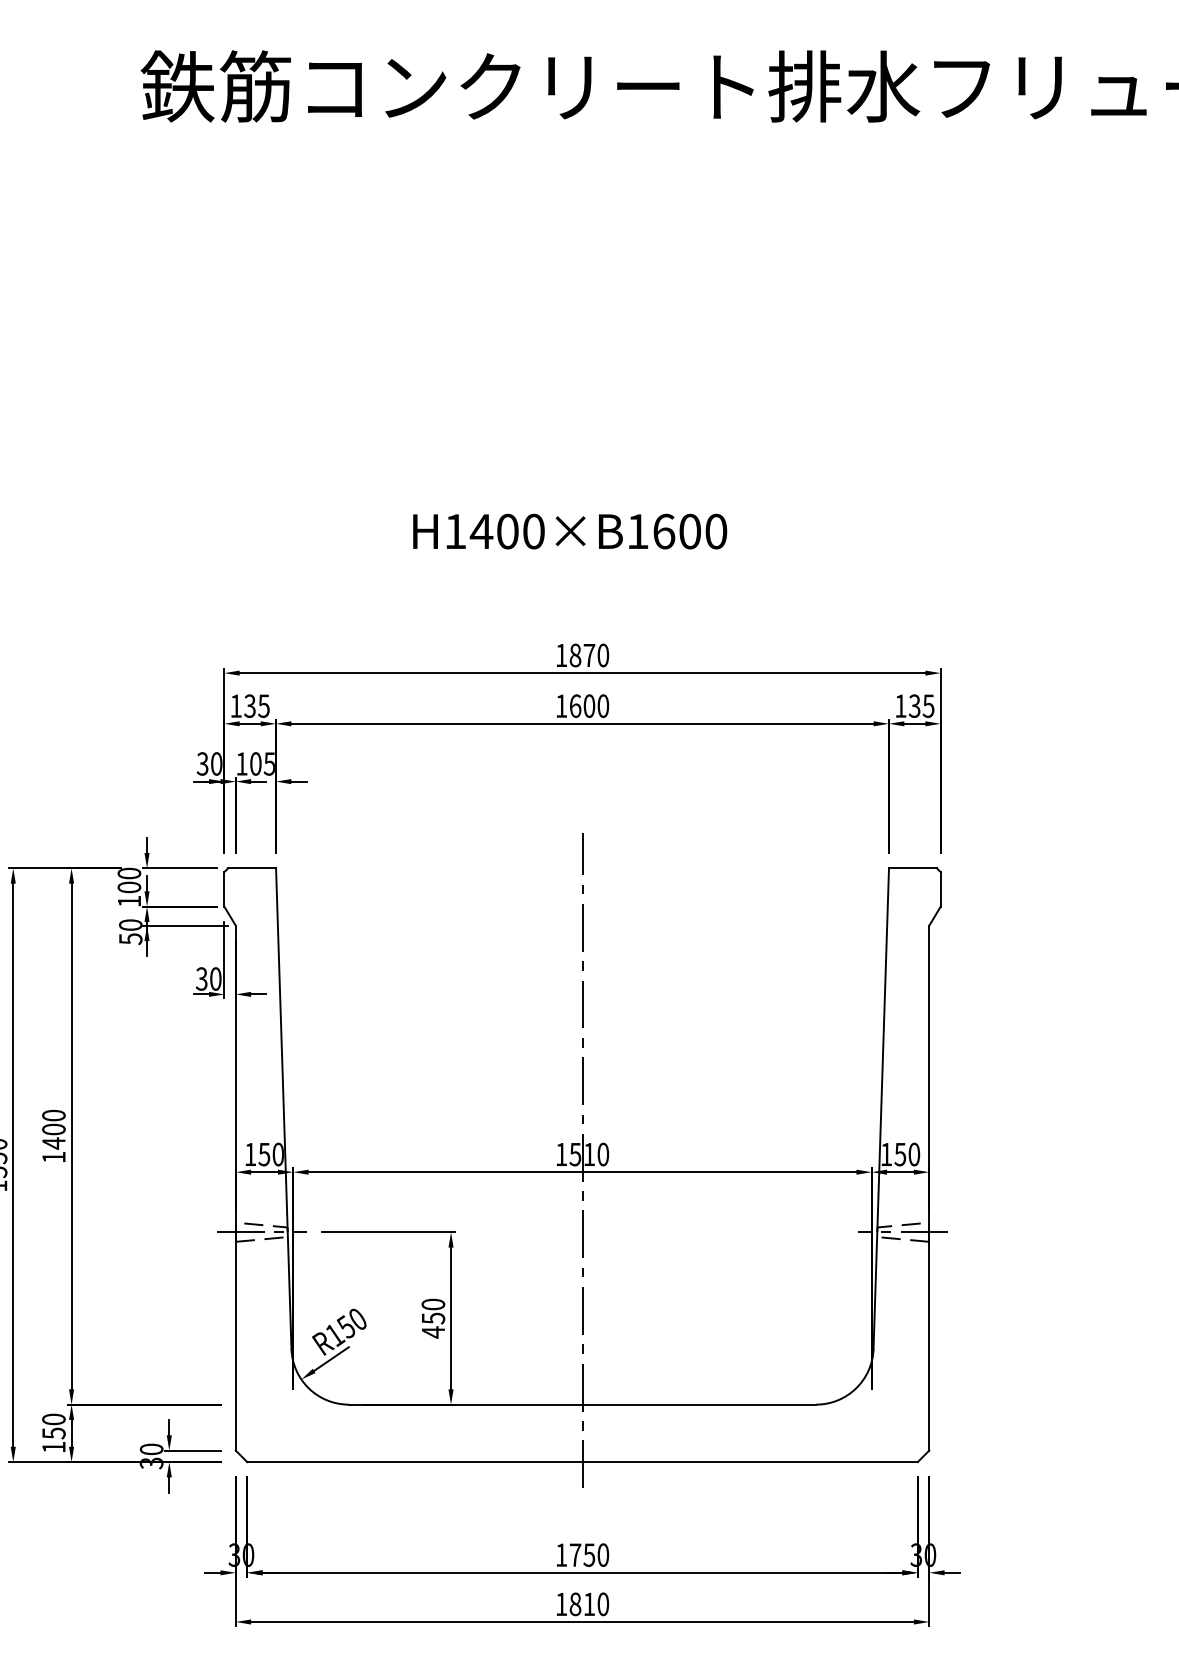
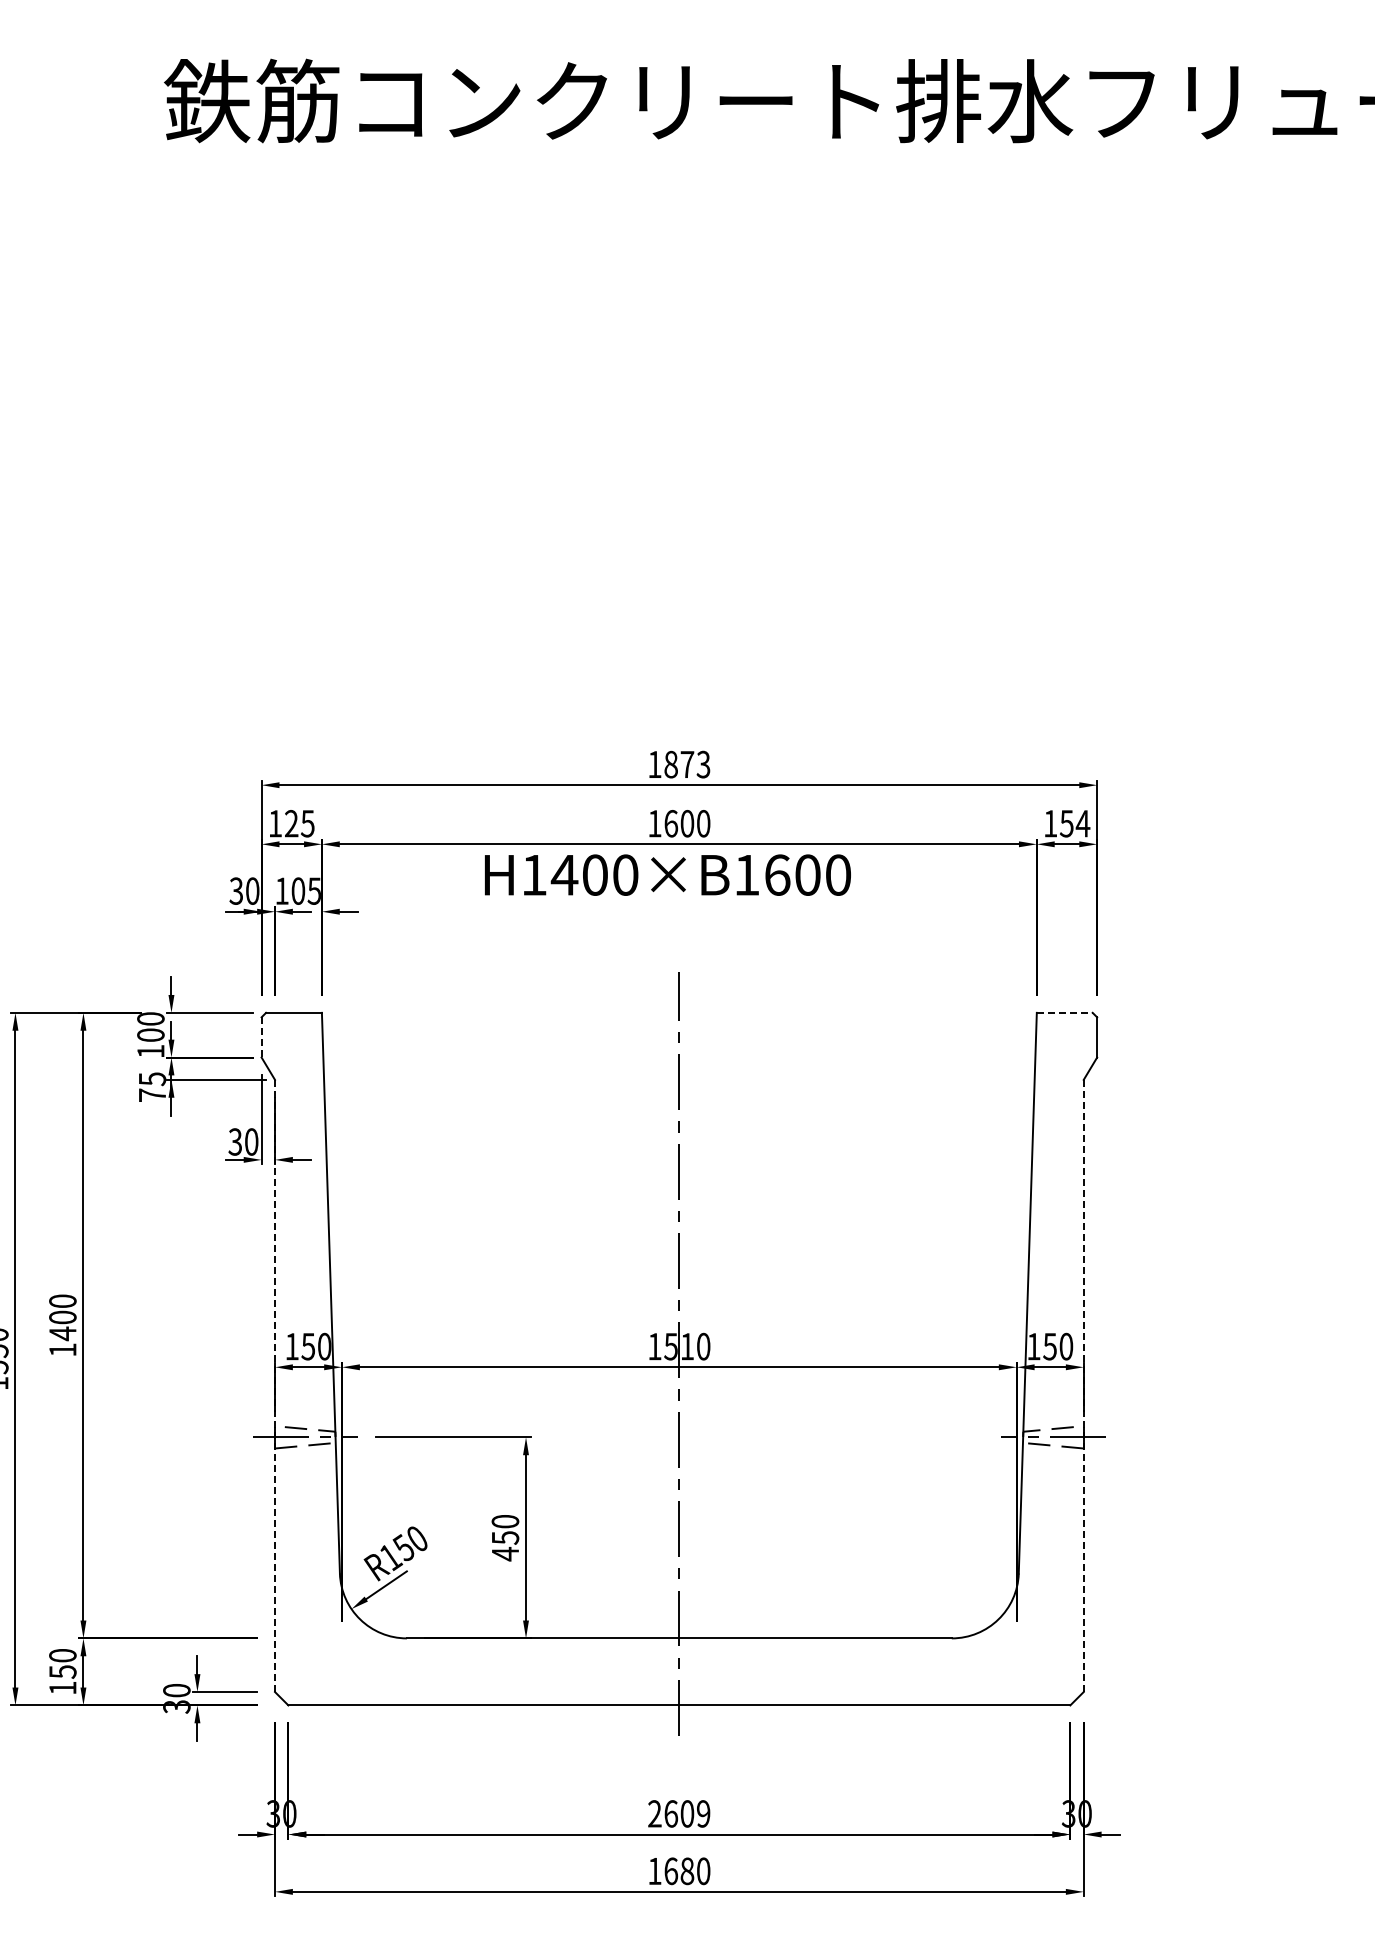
text: (569, 531) -> (667, 874), moved
text: (603, 655) -> (703, 764), 1870 -> 1873
text: (249, 705) -> (291, 823), 135 -> 125
text: (922, 705) -> (1075, 823), 135 -> 154
line: (912, 868) -> (1064, 1012), solid -> dashed
line: (224, 889) -> (261, 1037), solid -> dashed
text: (130, 932) -> (152, 1087), 50 -> 75
line: (236, 1188) -> (275, 1386), solid -> dashed
line: (929, 1188) -> (1083, 1386), solid -> dashed
text: (582, 1554) -> (679, 1813), 1750 -> 2609
text: (582, 1604) -> (679, 1871), 1810 -> 1680

